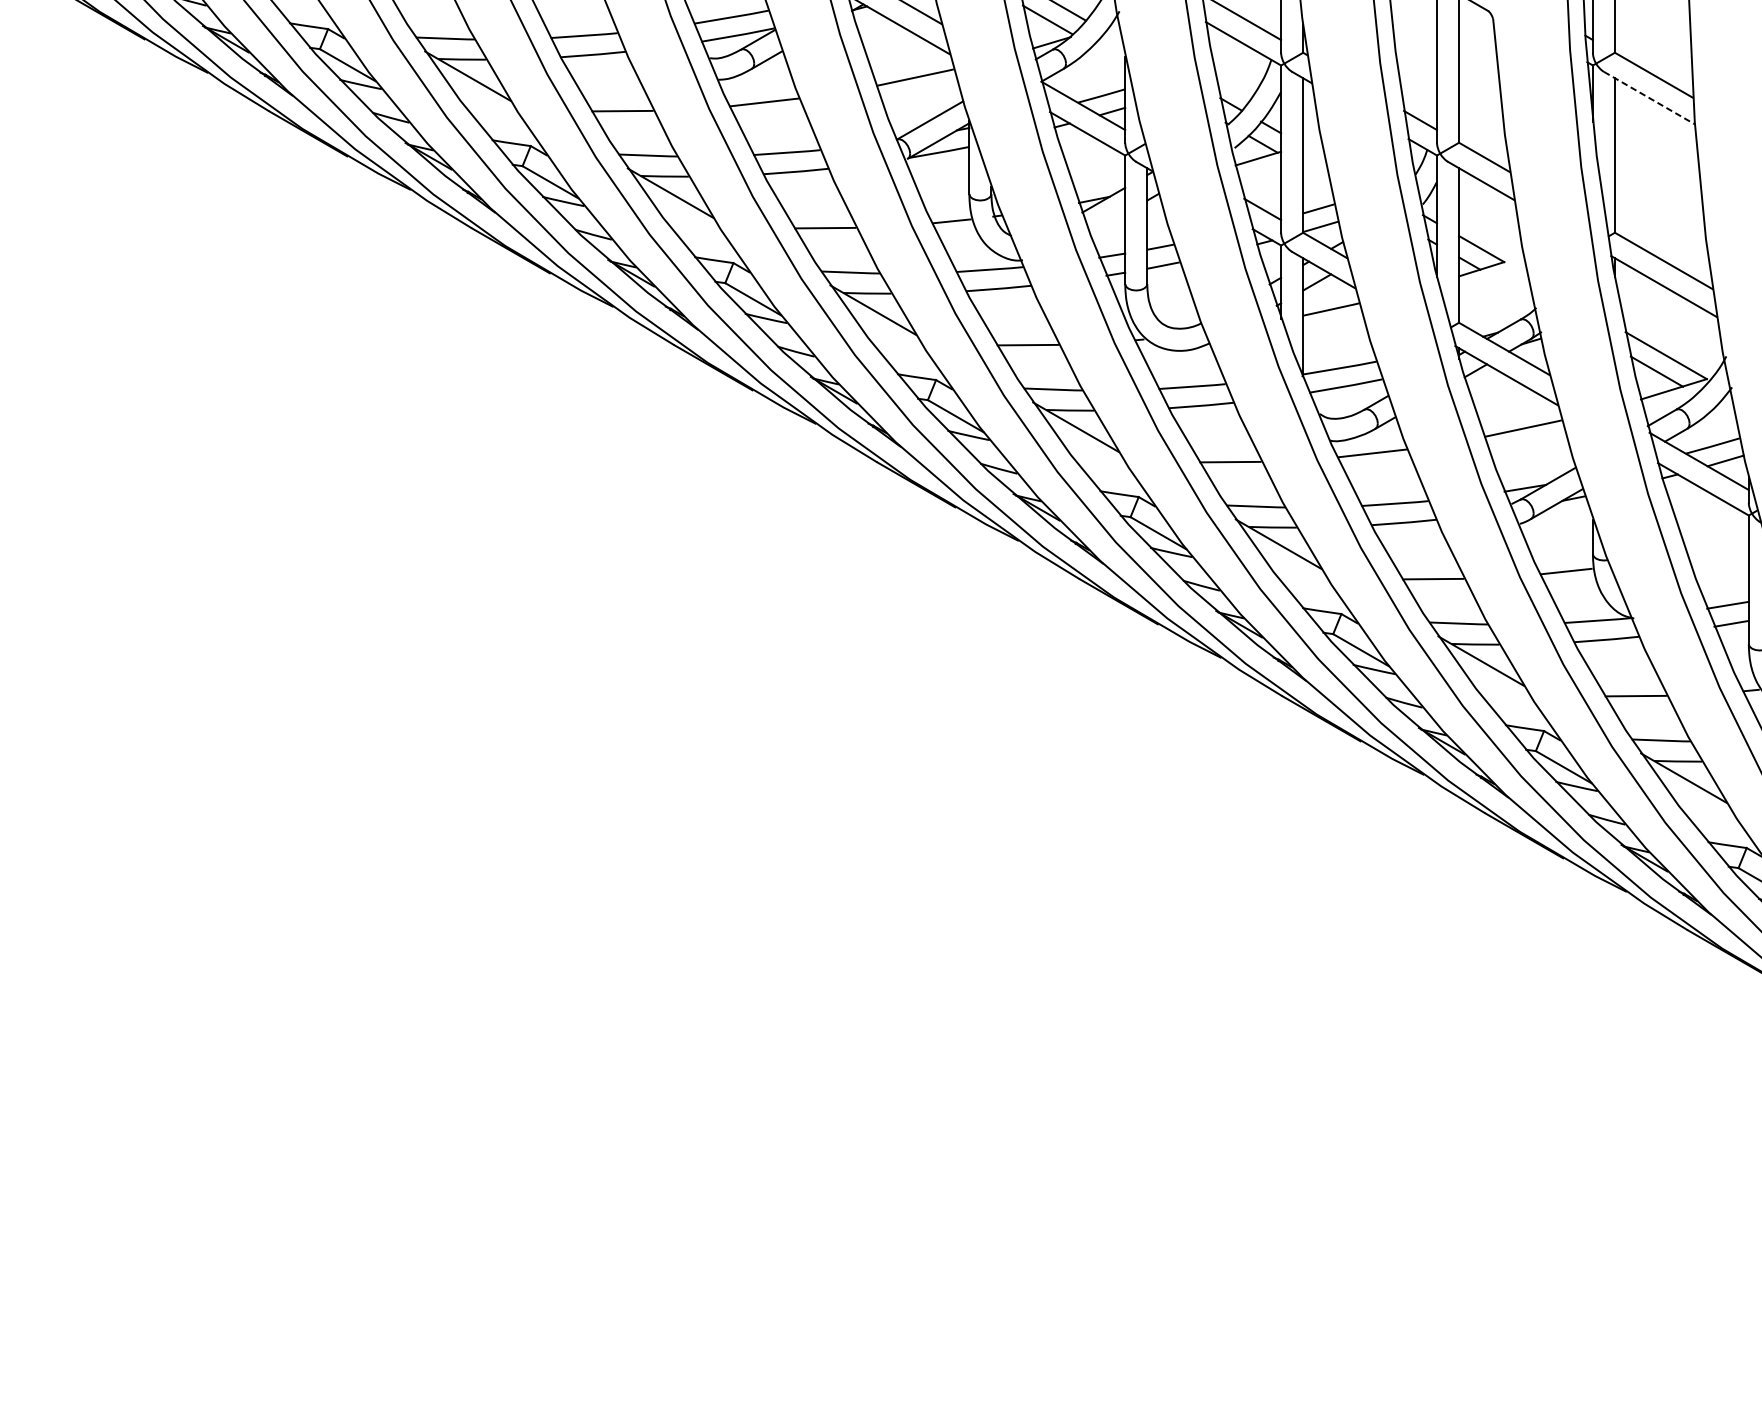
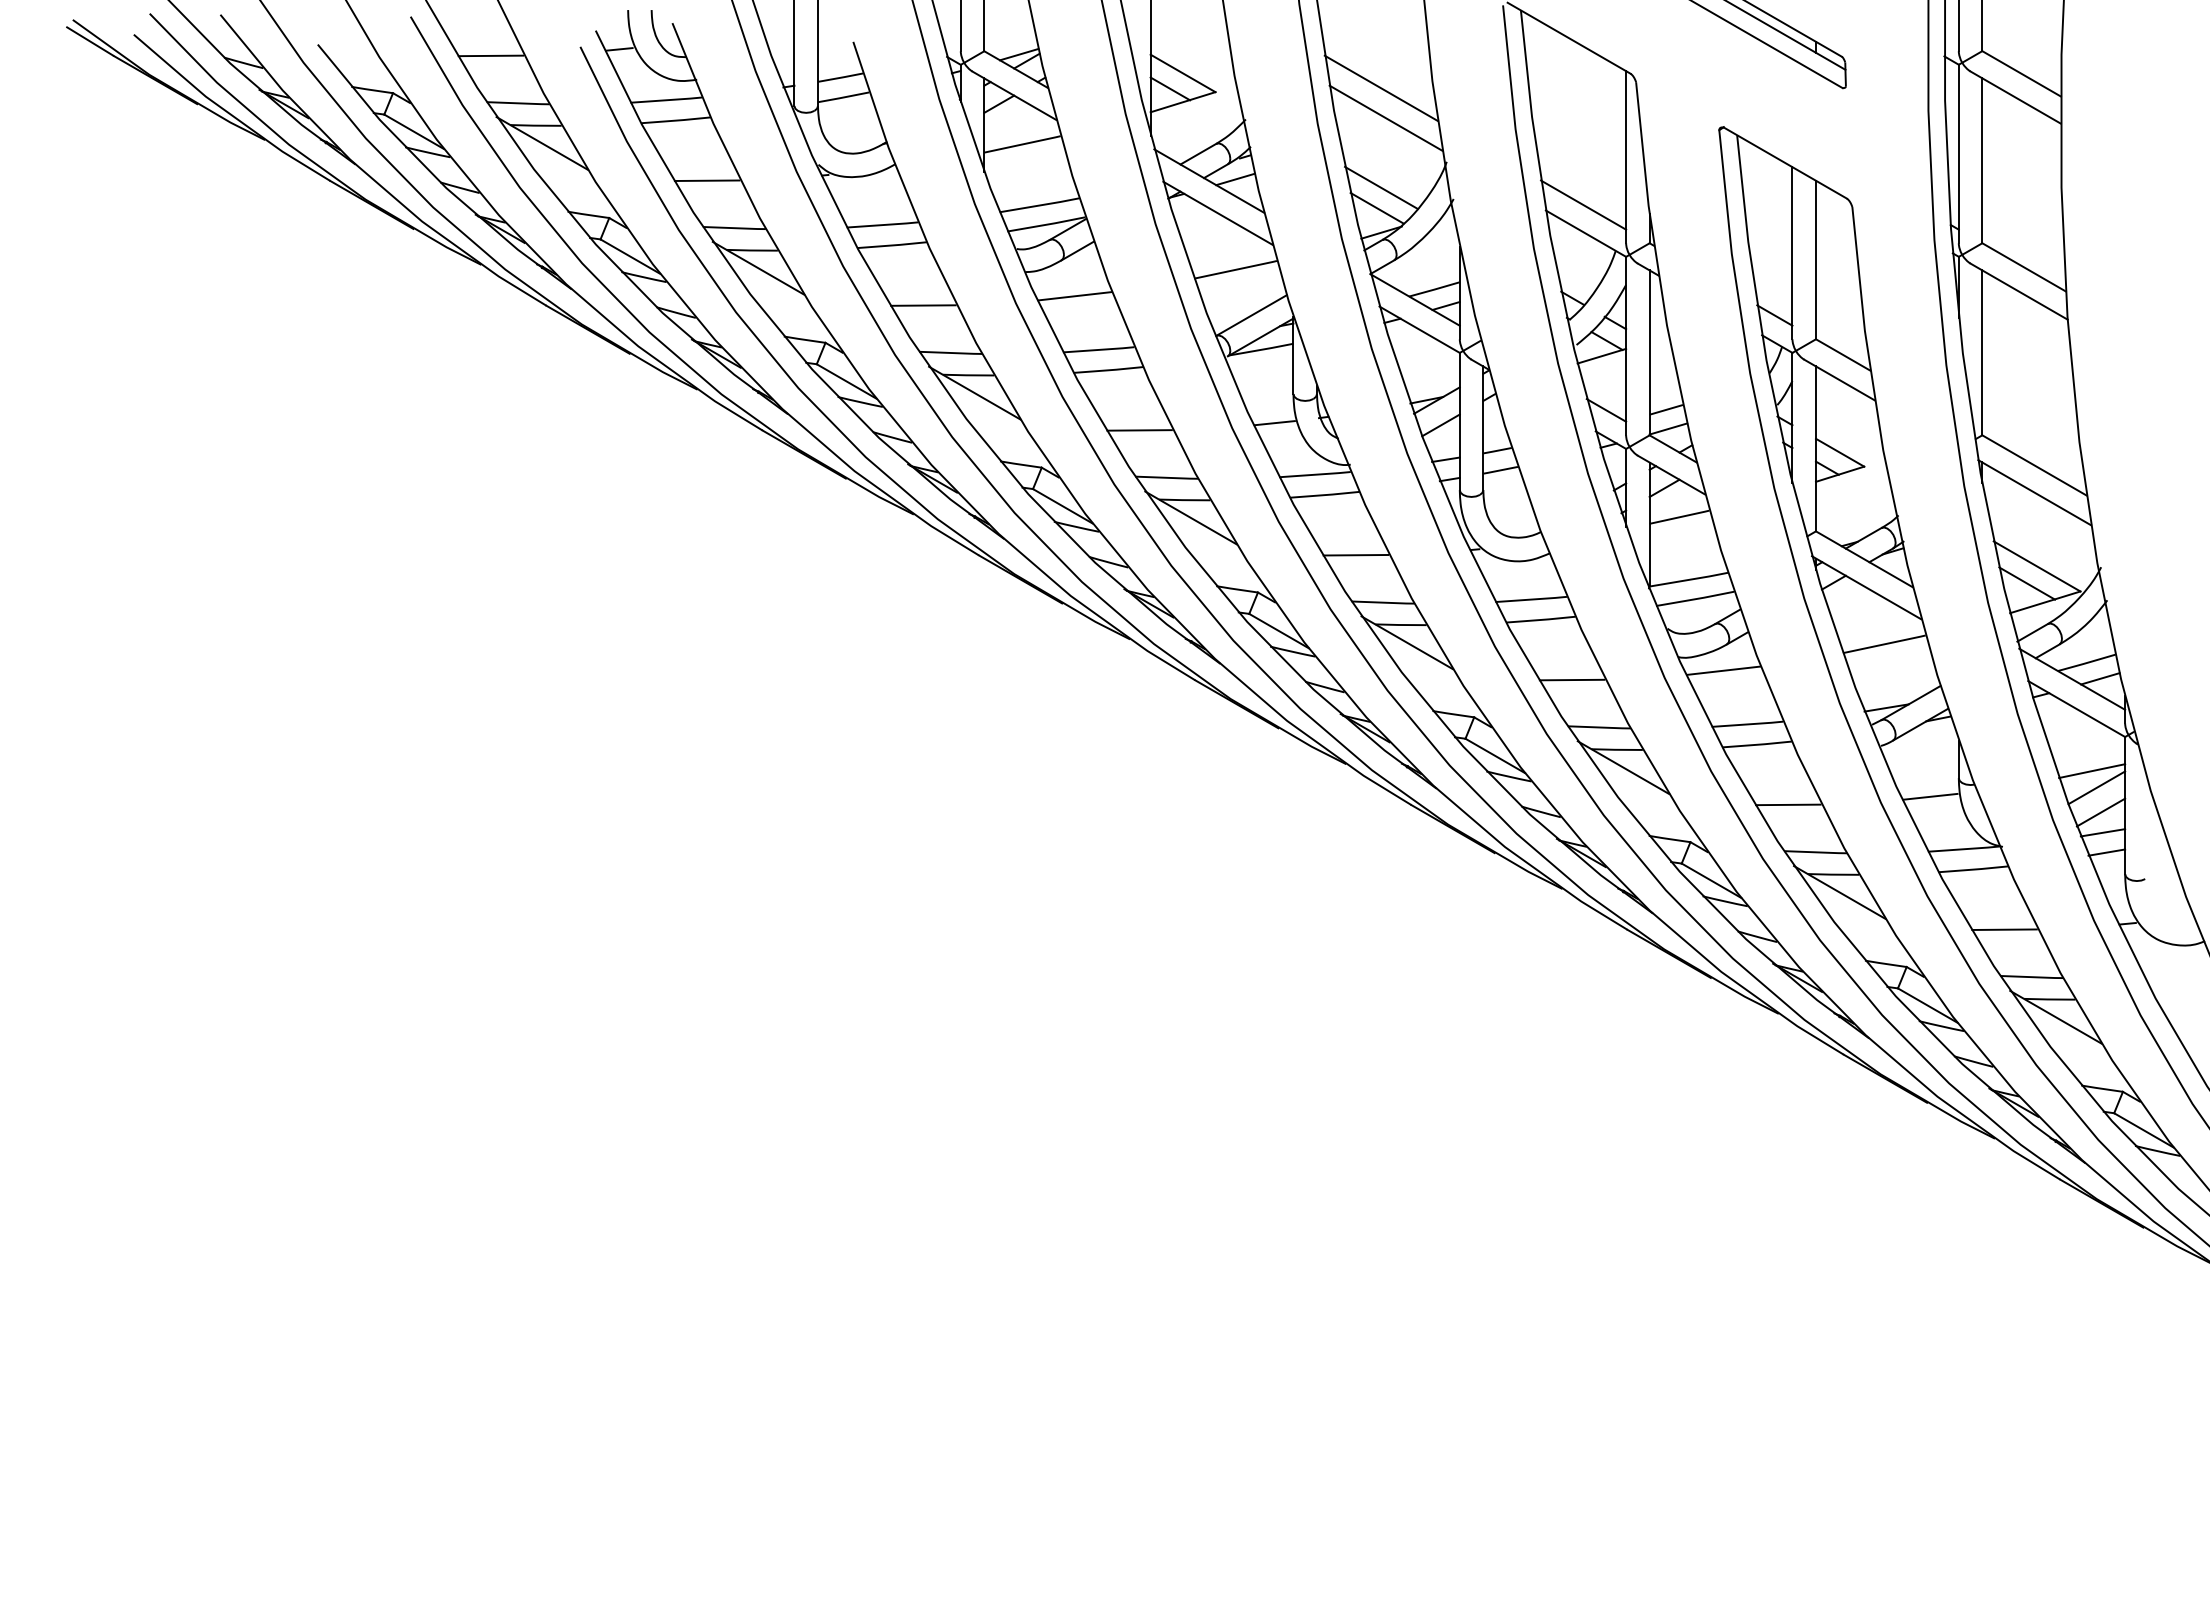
line: (1649, 97) -> (2019, 291), dashed -> solid
line: (1107, 223) -> (1440, 425), added
line: (1718, 547) -> (2092, 771), added
line: (1721, 562) -> (2096, 787), added
line: (1725, 586) -> (2100, 812), added

